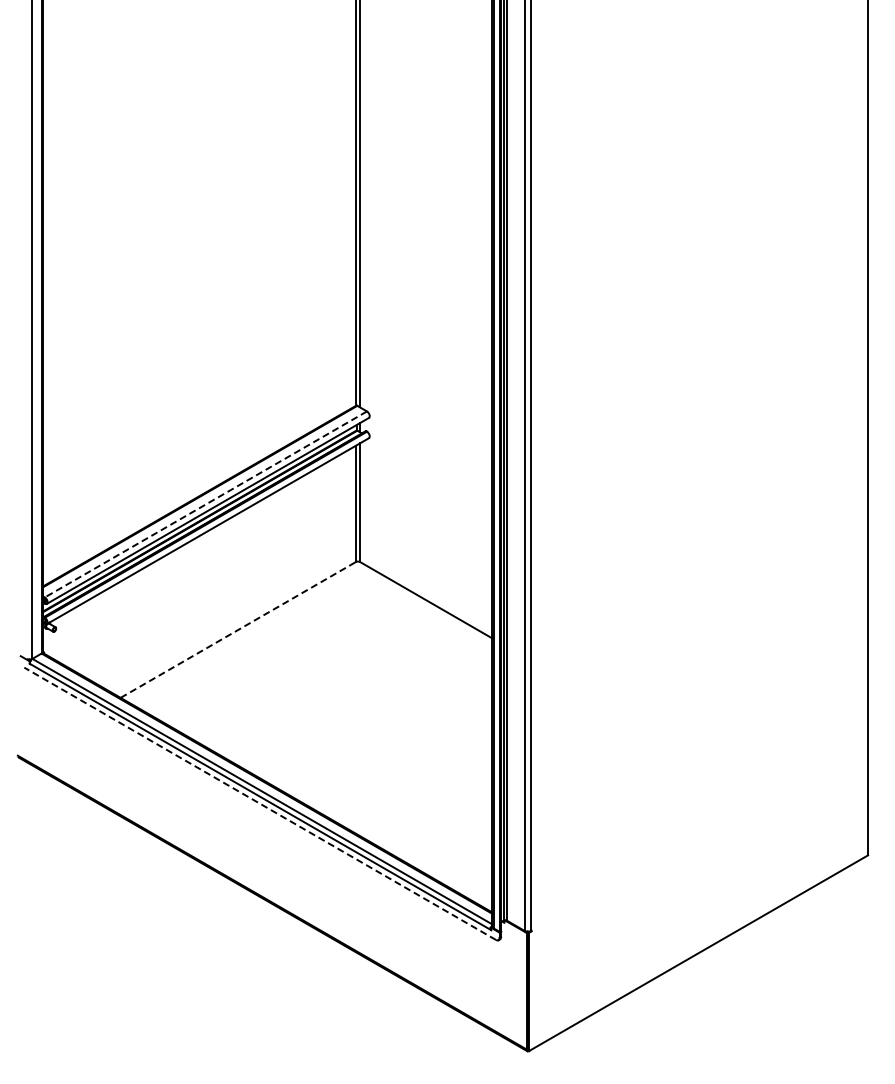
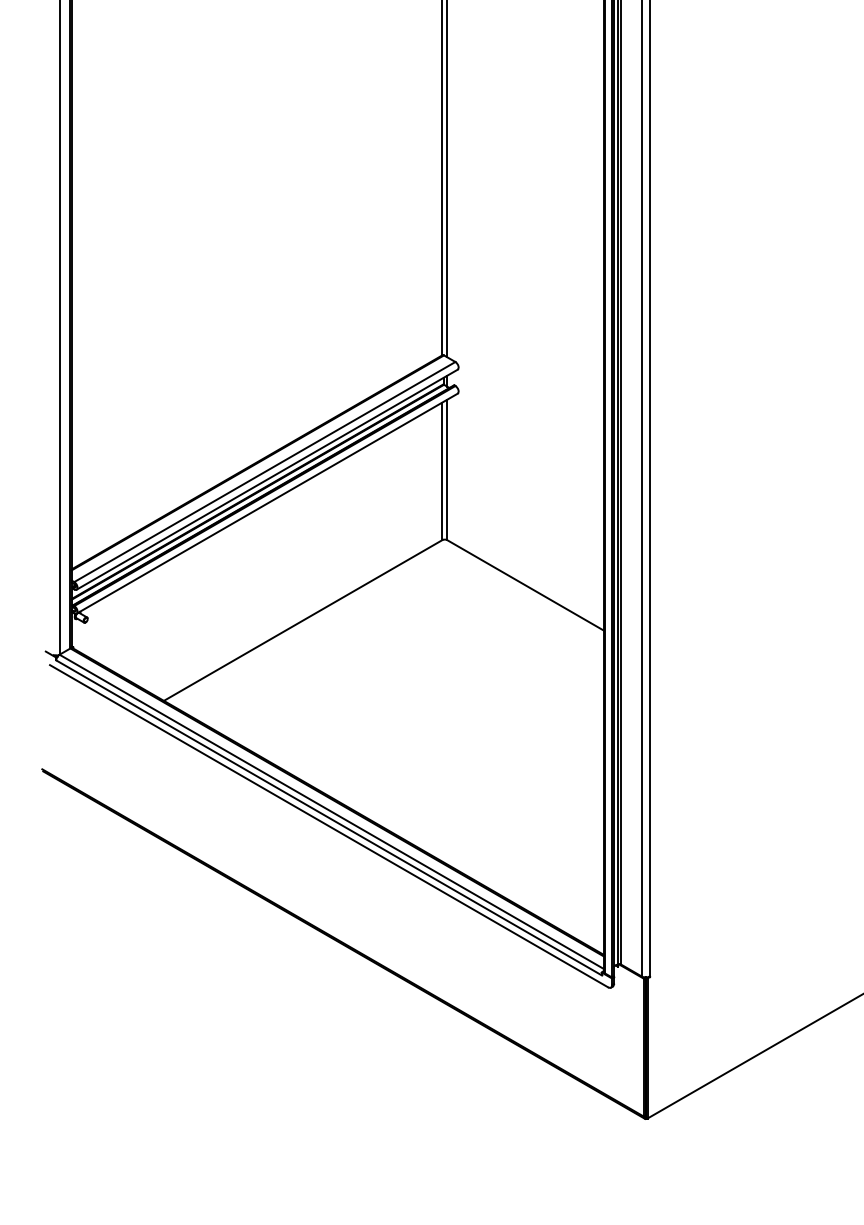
line: (205, 504) -> (264, 472), dashed -> solid
line: (238, 629) -> (303, 619), dashed -> solid
line: (259, 803) -> (328, 825), dashed -> solid

